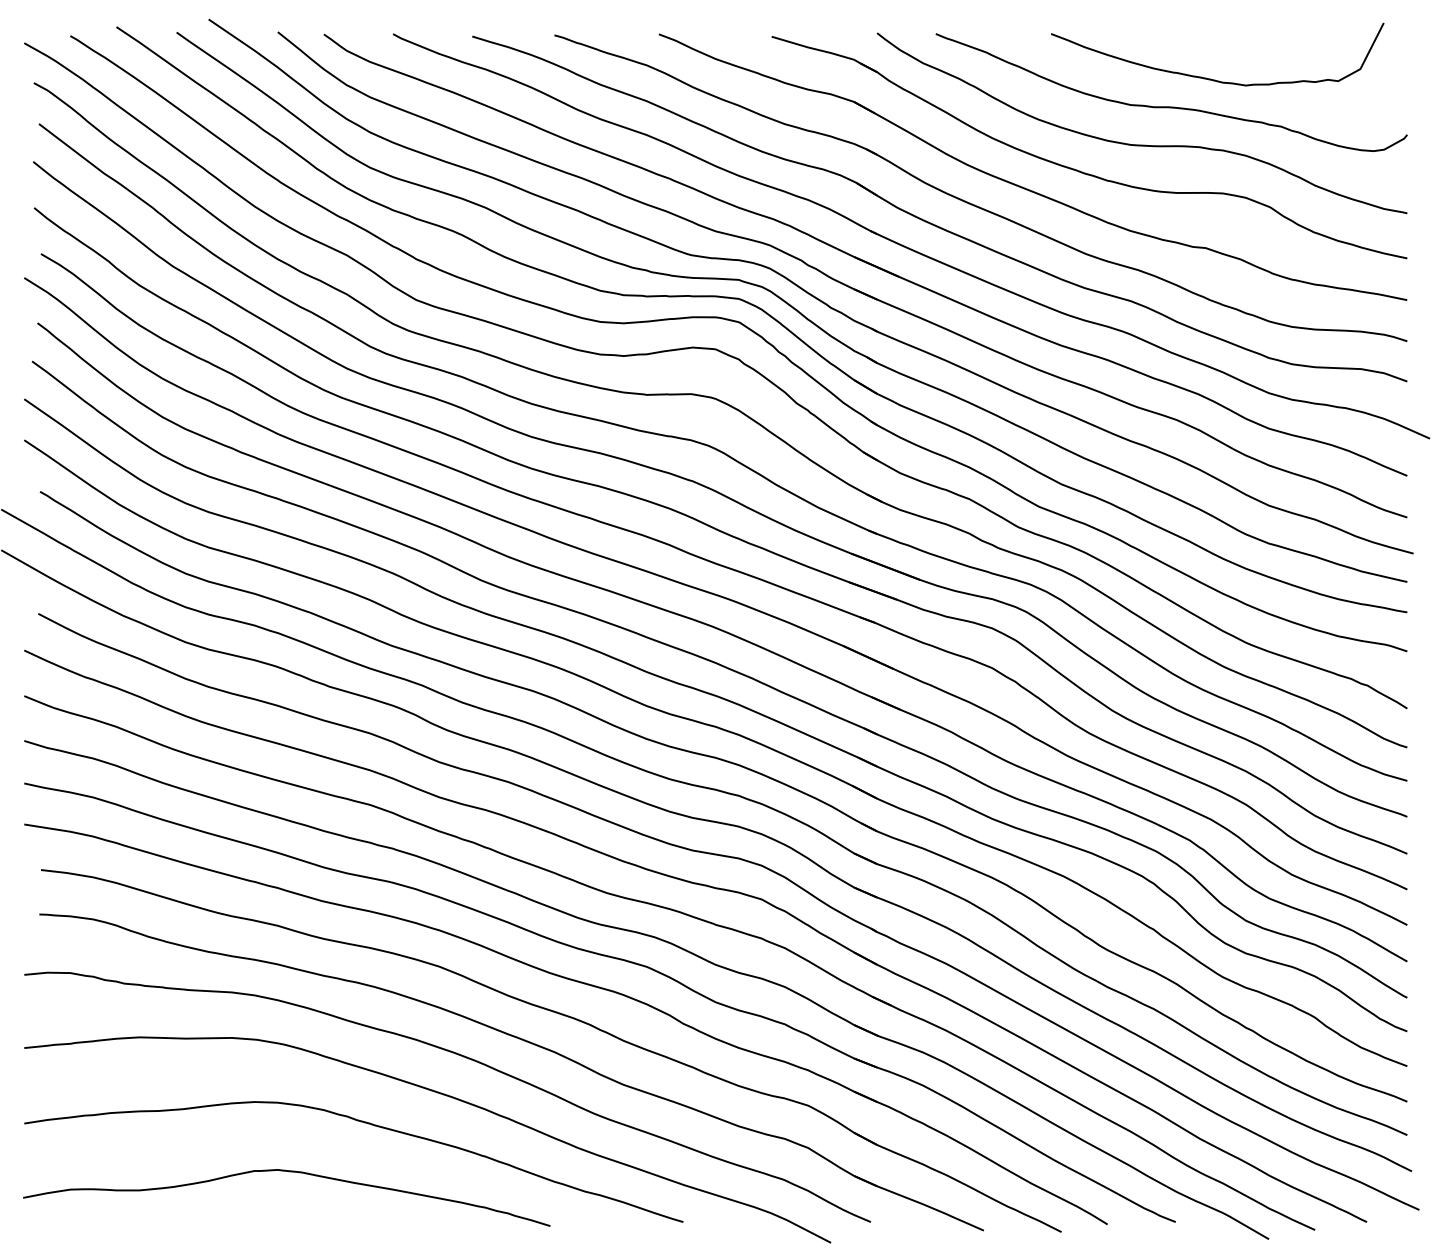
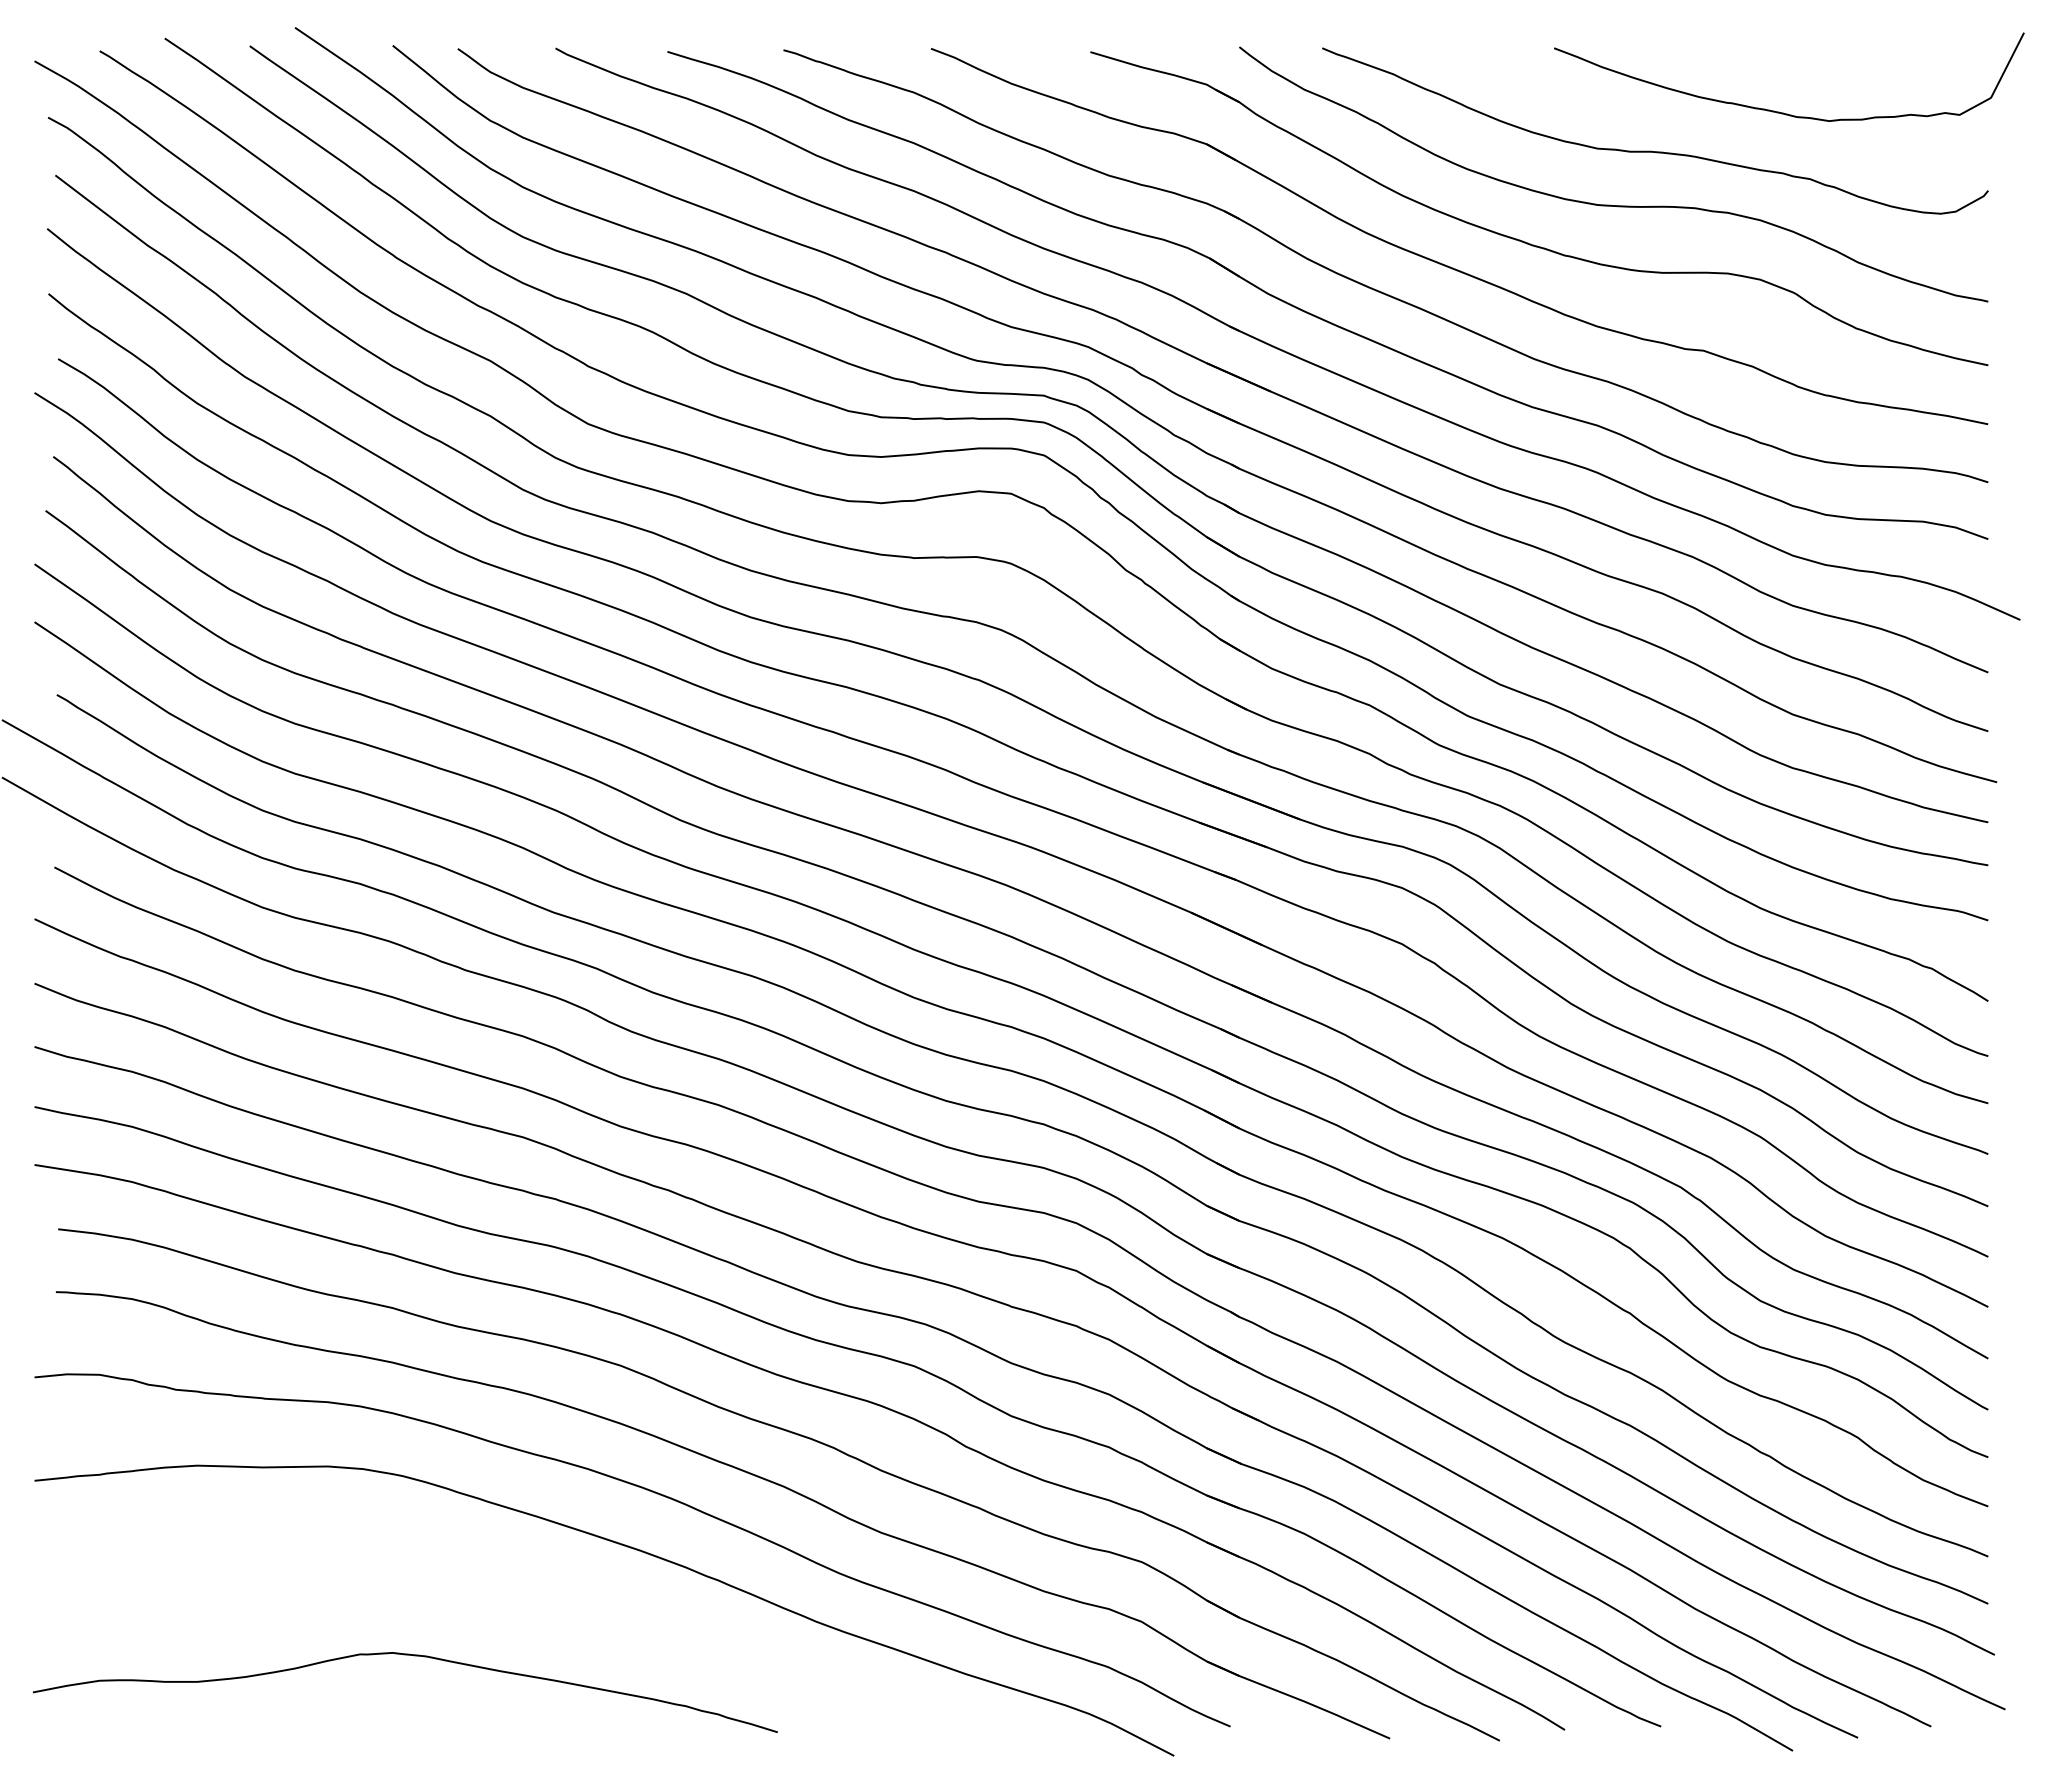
curve: (1210, 78) -> (1779, 111), moved
curve: (366, 1123) -> (517, 1587), removed

